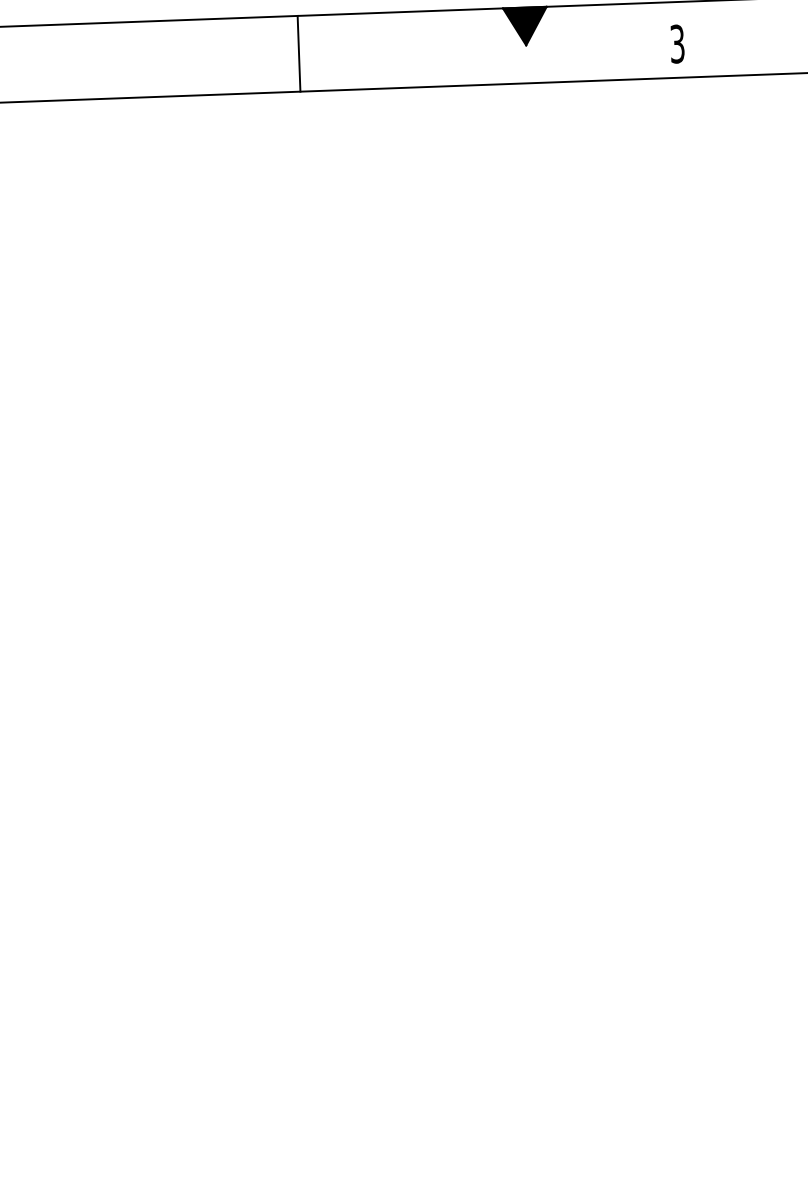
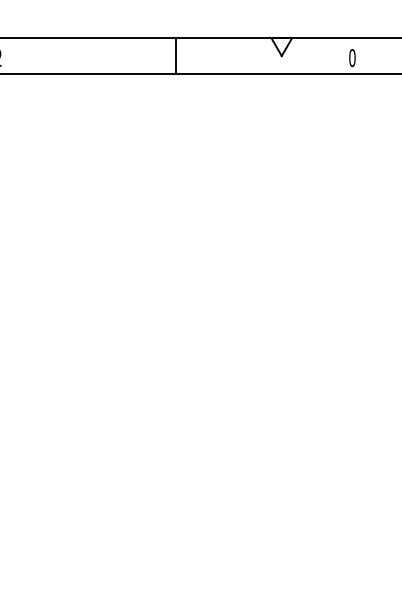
fill: (524, 27) -> (281, 47), removed
text: (677, 45) -> (352, 58), 3 -> 0

